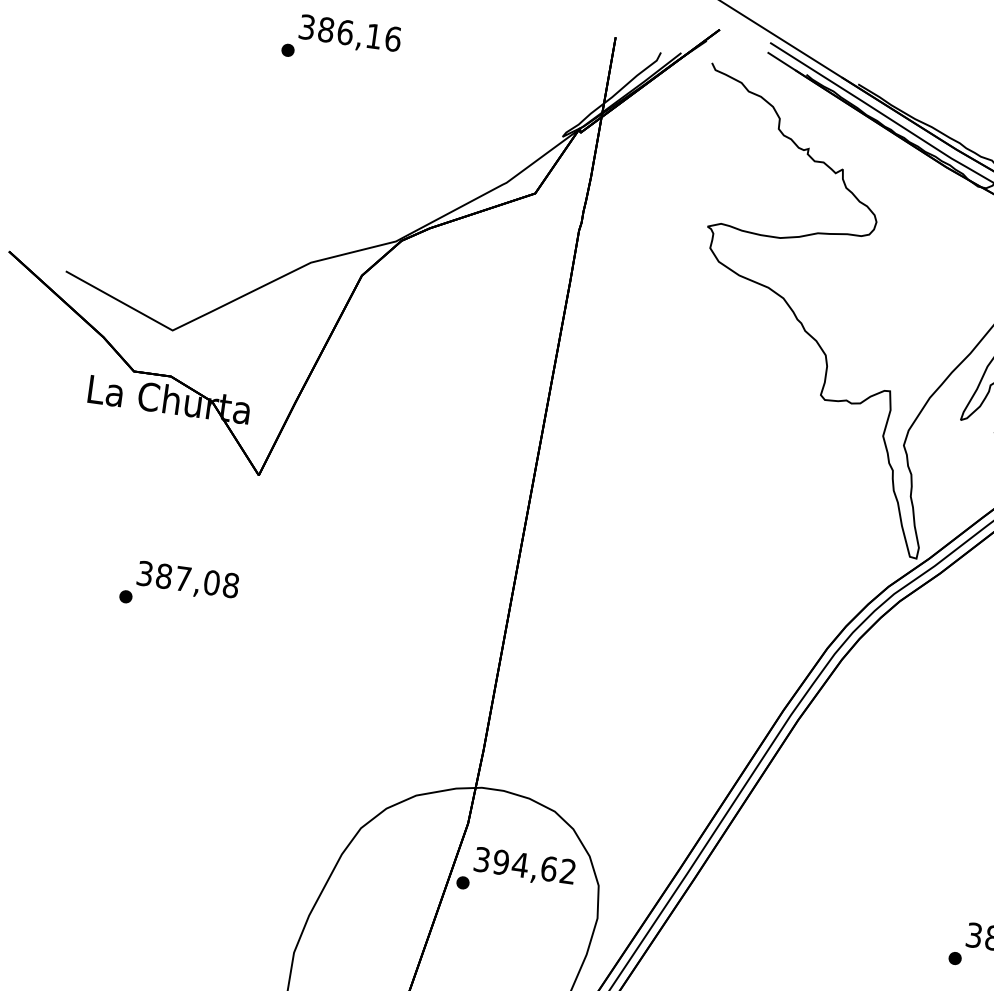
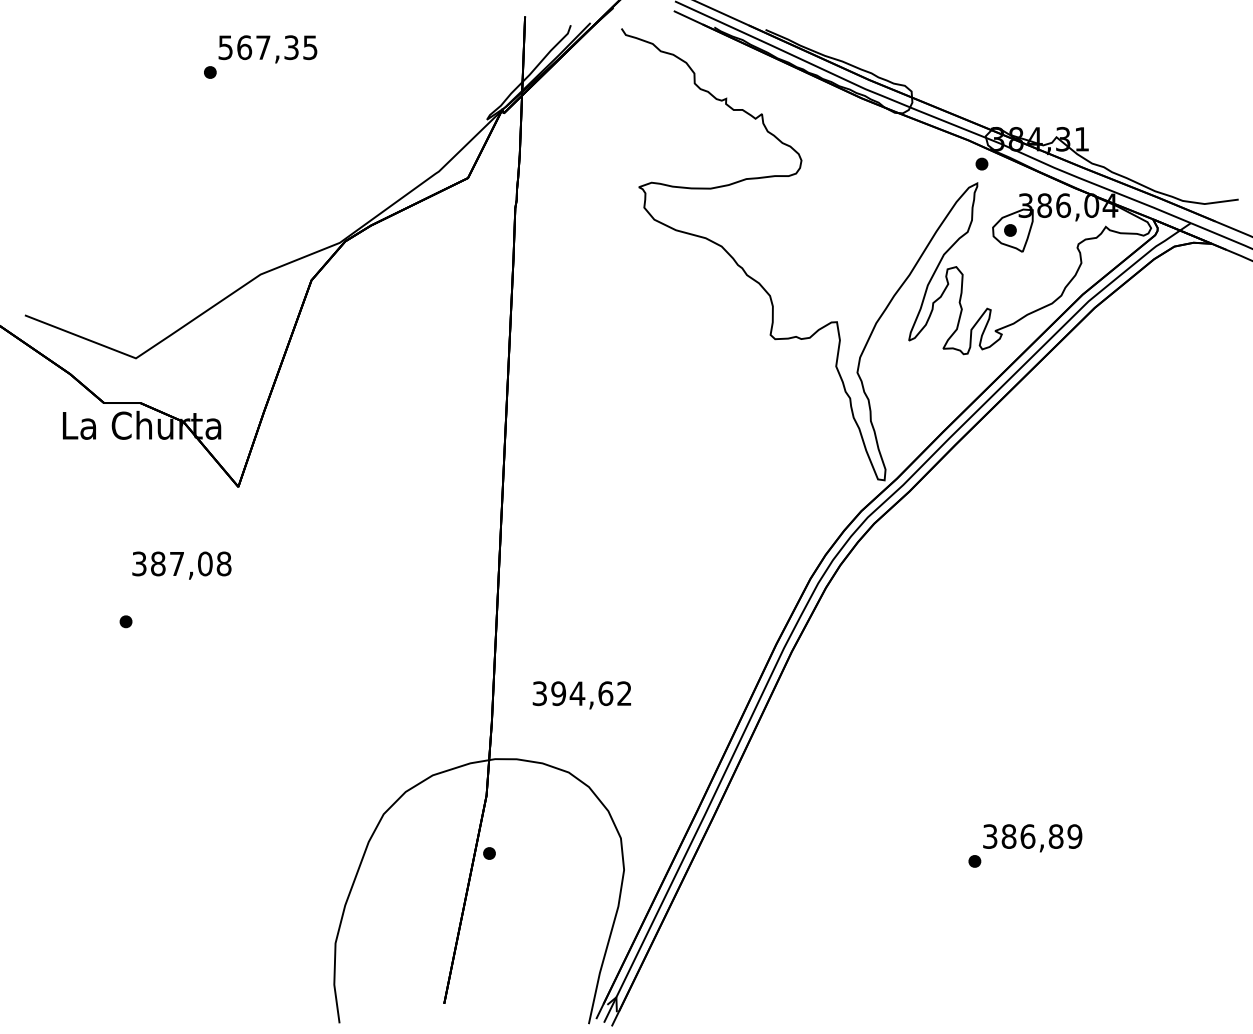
text: (350, 33) -> (268, 47), 386,16 -> 567,35
text: (187, 581) -> (181, 565), moved
text: (524, 867) -> (581, 695), moved

